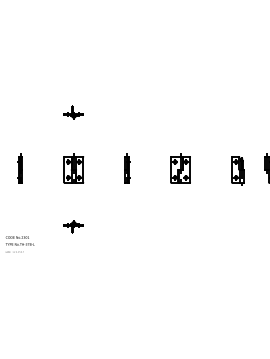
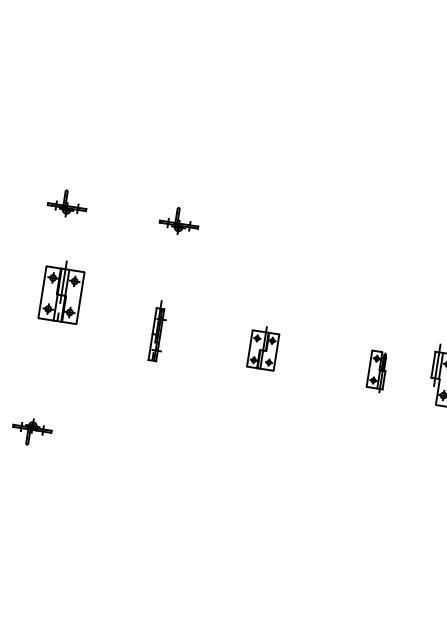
part: (129, 112) -> (178, 220), added
part: (73, 168) -> (61, 292), moved
part: (180, 168) -> (263, 348), size x0.7
part: (237, 170) -> (376, 370), size x0.7

